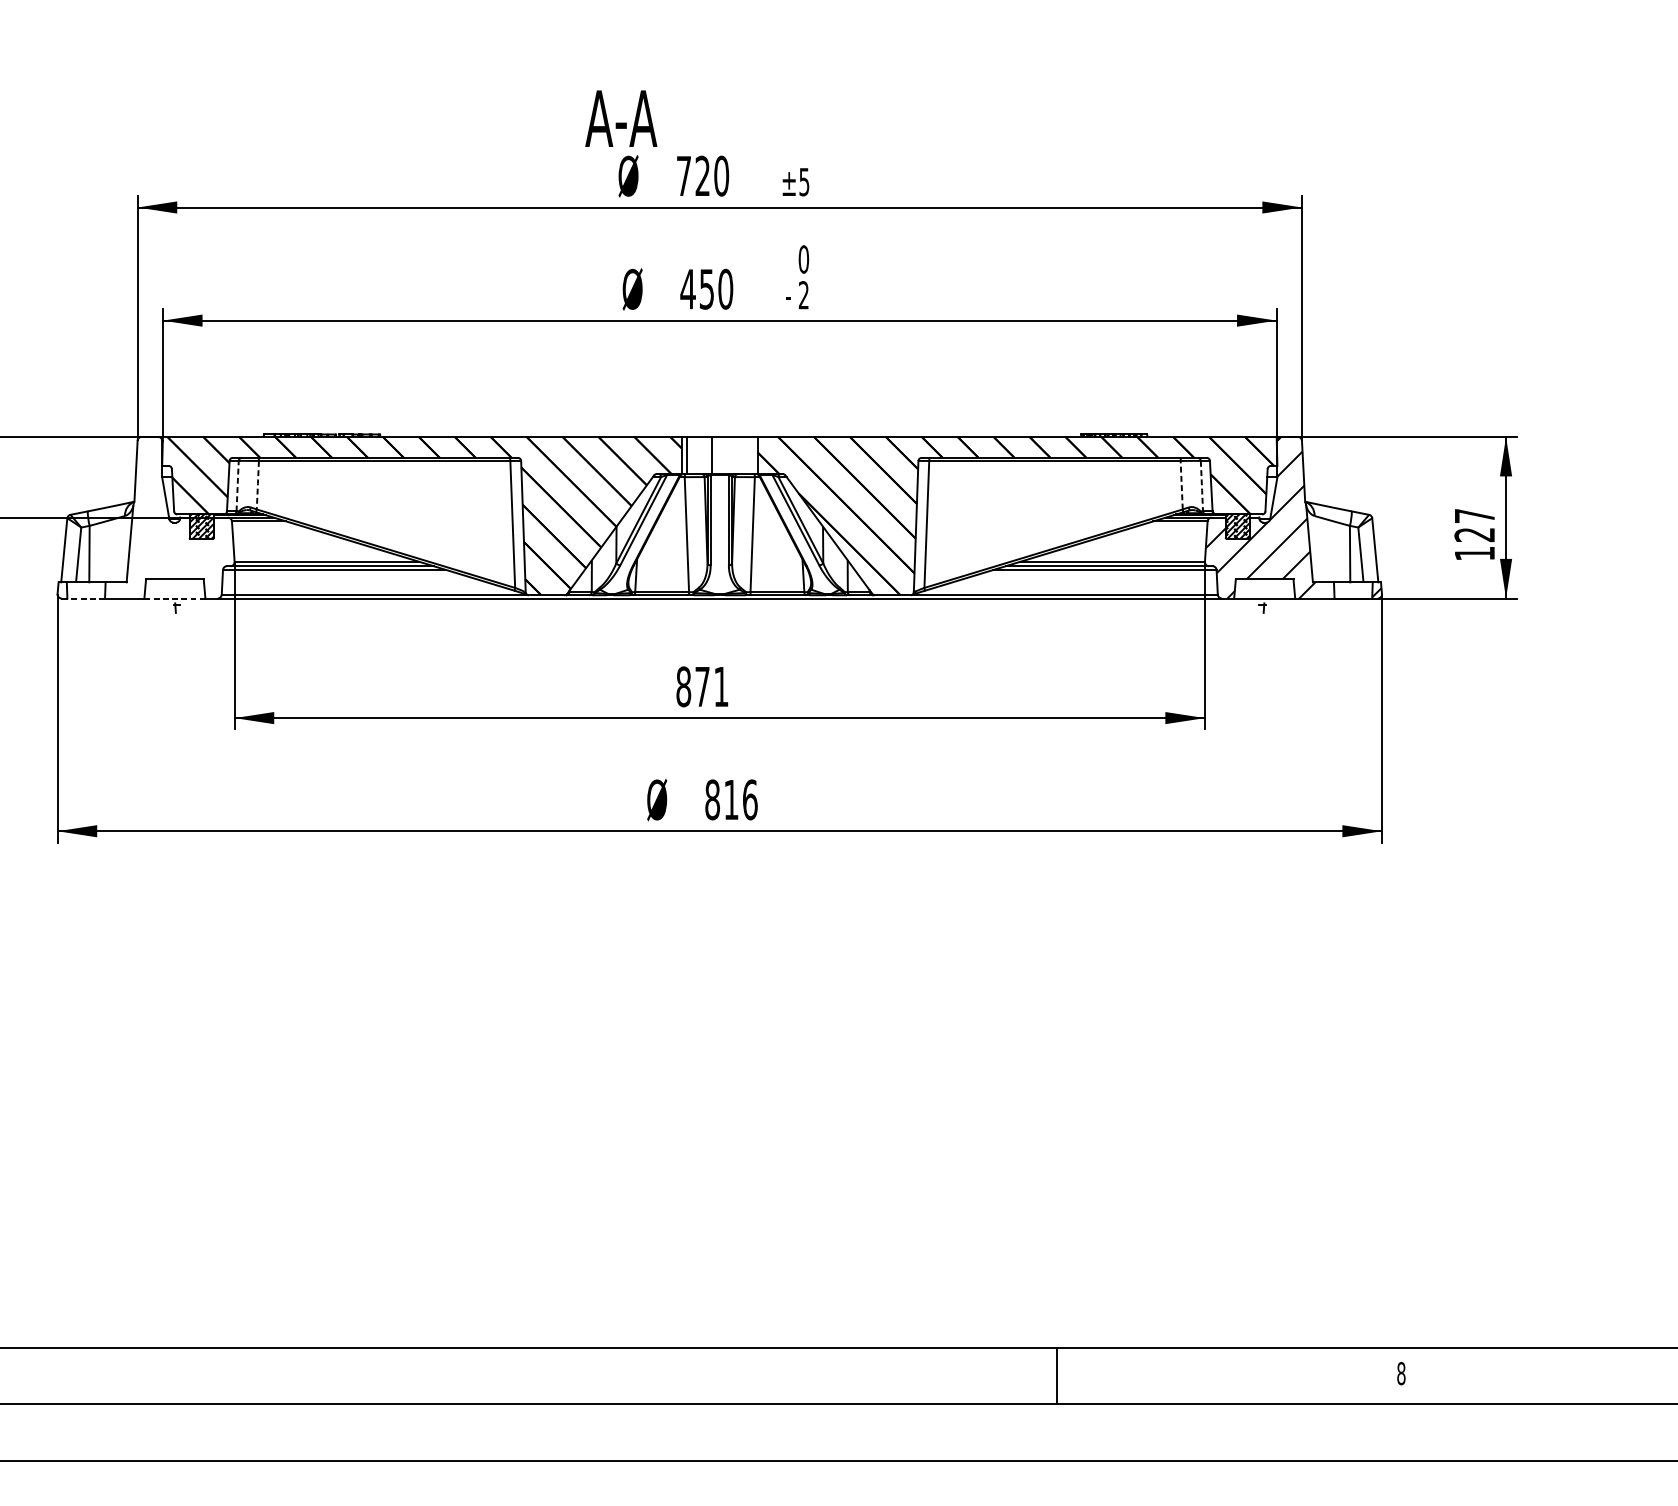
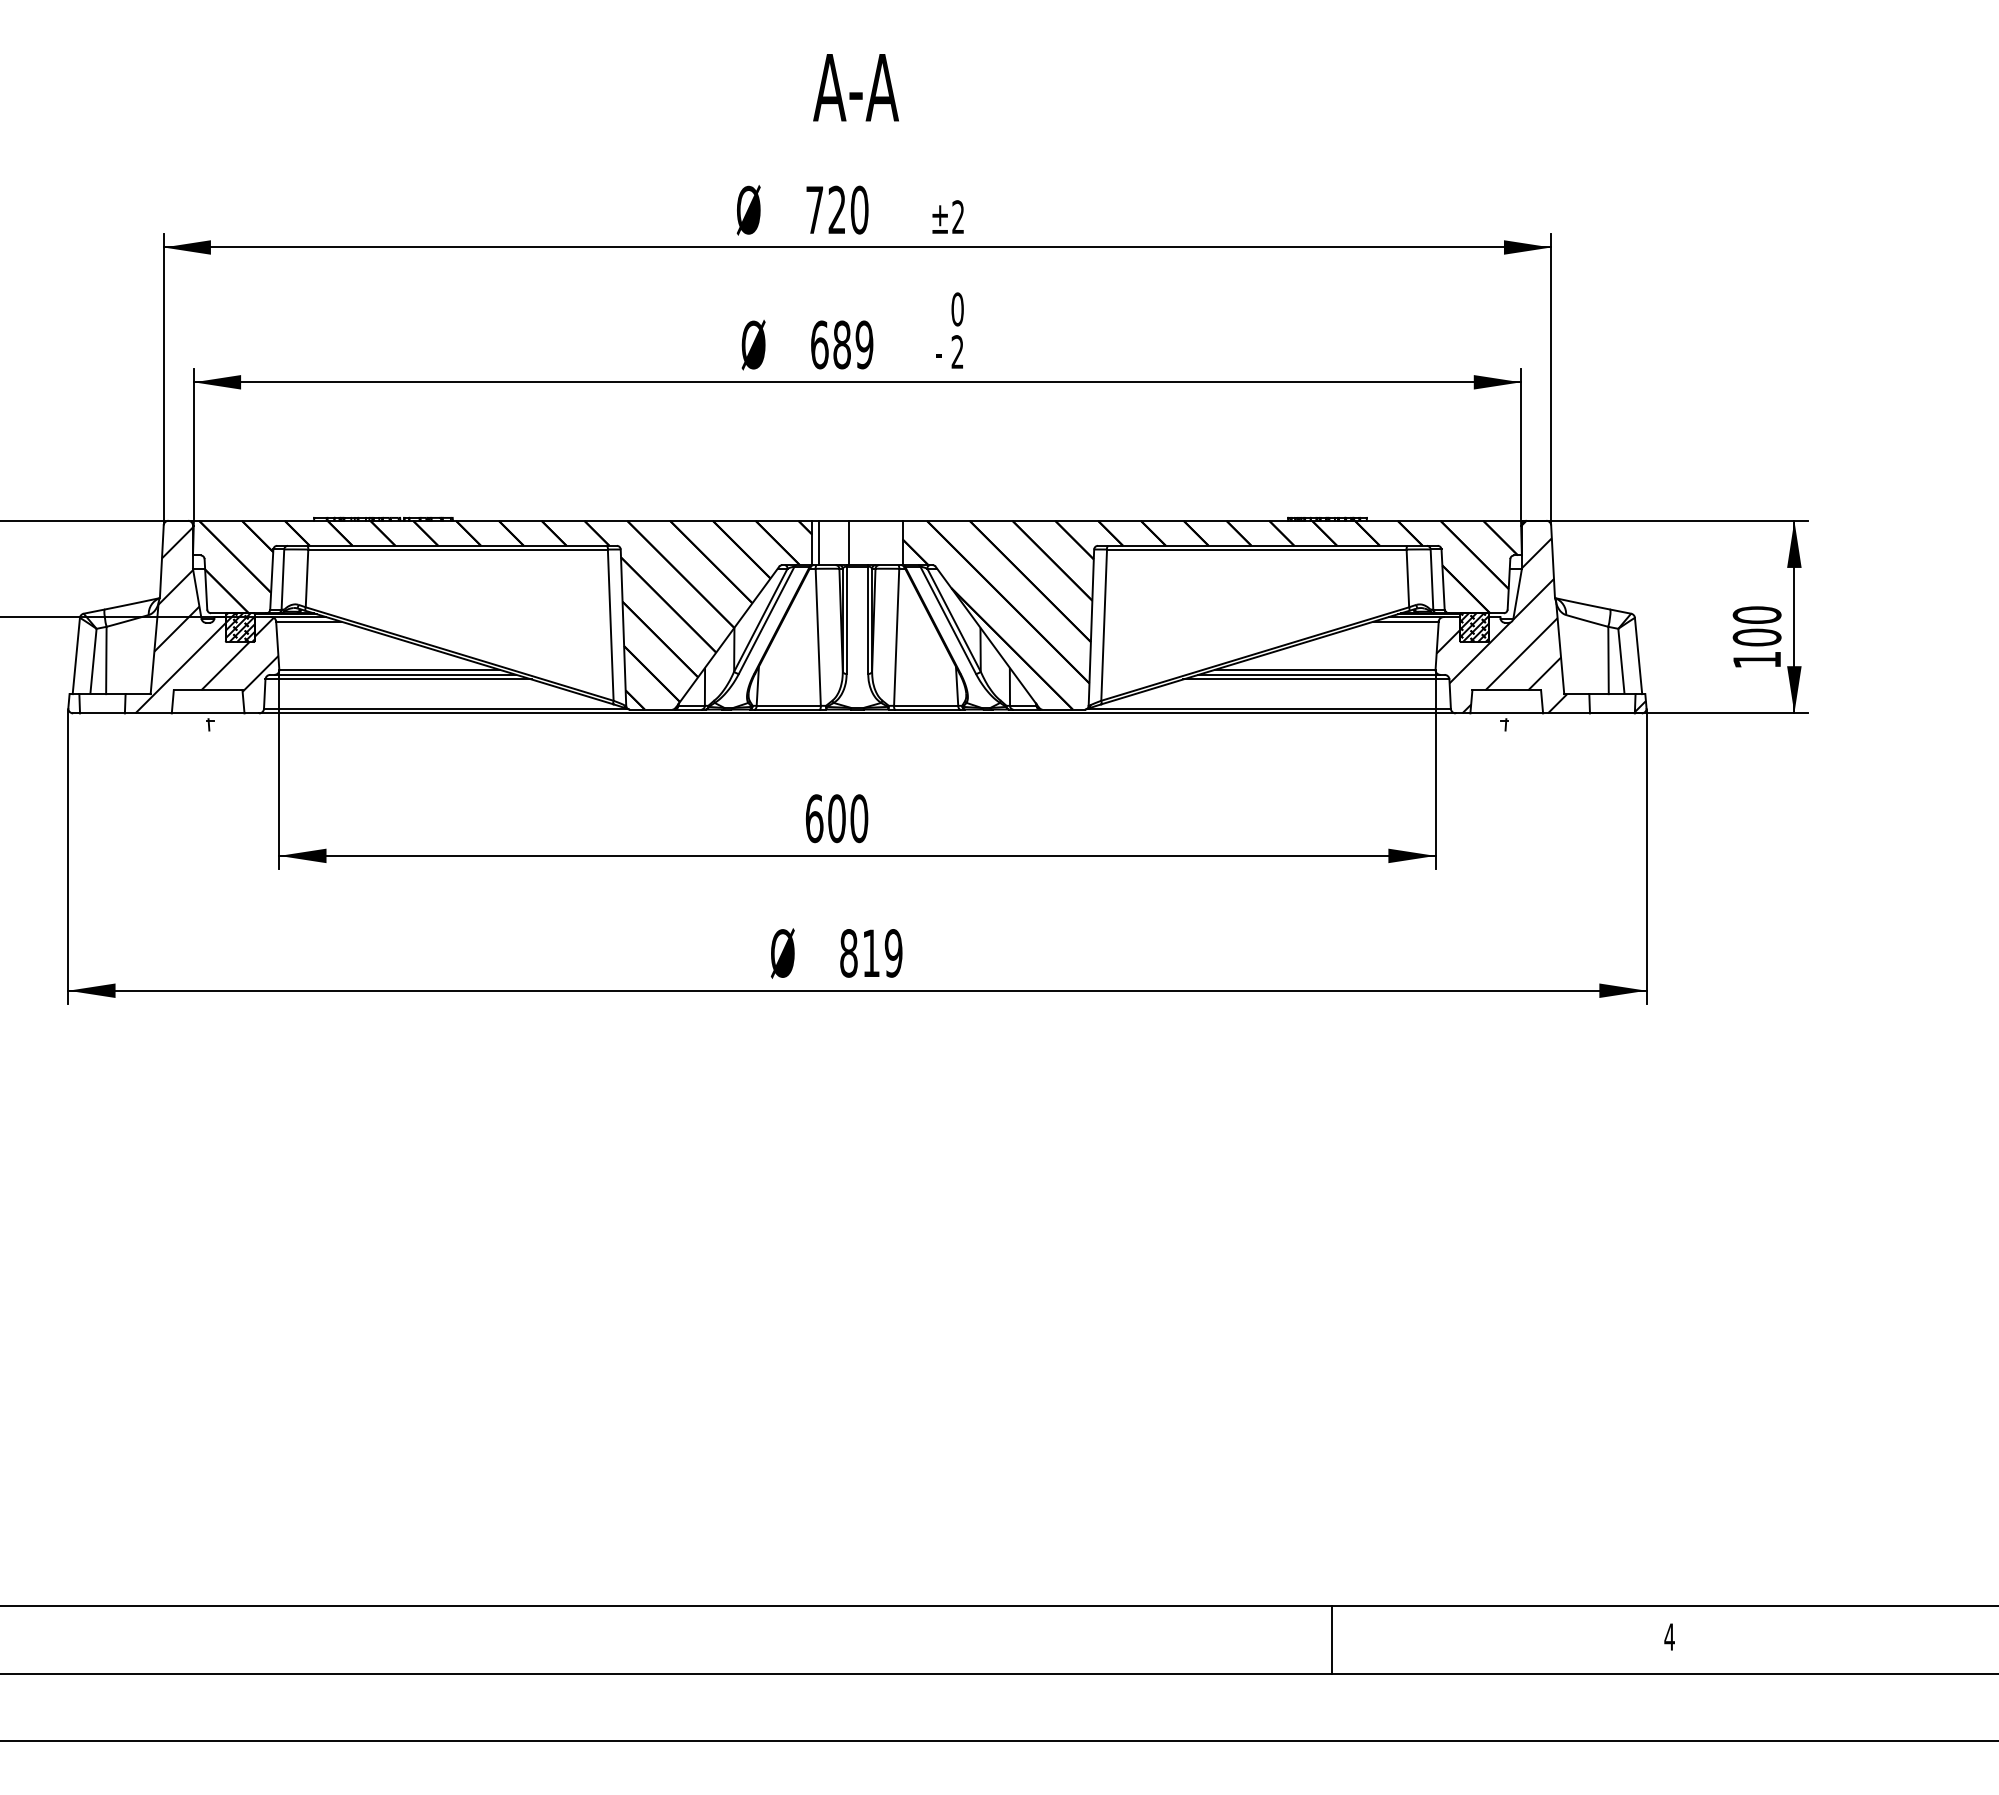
text: (620, 118) -> (855, 87), moved
text: (803, 182) -> (957, 217), ±5 -> ±2
text: (706, 288) -> (841, 344), 450 -> 689
line: (258, 484) -> (307, 577), dashed -> solid
line: (1181, 484) -> (1407, 577), dashed -> solid
line: (237, 486) -> (282, 579), dashed -> solid
line: (1202, 487) -> (1432, 581), dashed -> solid
hatch: (173, 520) -> (206, 620), added
text: (1474, 525) -> (1756, 626), 127 -> 100
line: (85, 598) -> (101, 713), dashed -> solid
line: (175, 598) -> (208, 713), dashed -> solid
text: (702, 686) -> (836, 818), 871 -> 600
text: (750, 799) -> (893, 953), 816 -> 819
text: (1401, 1373) -> (1669, 1636), 8 -> 4
line: (1057, 1375) -> (1332, 1639), moved

